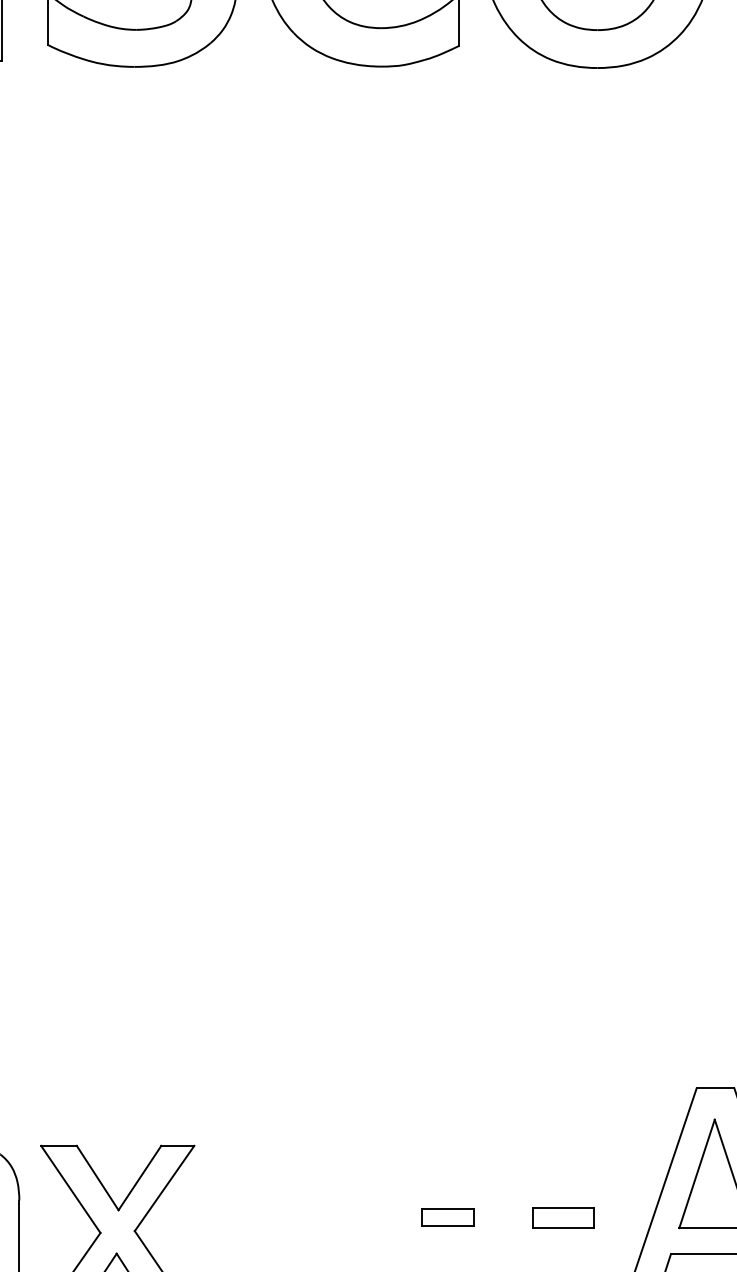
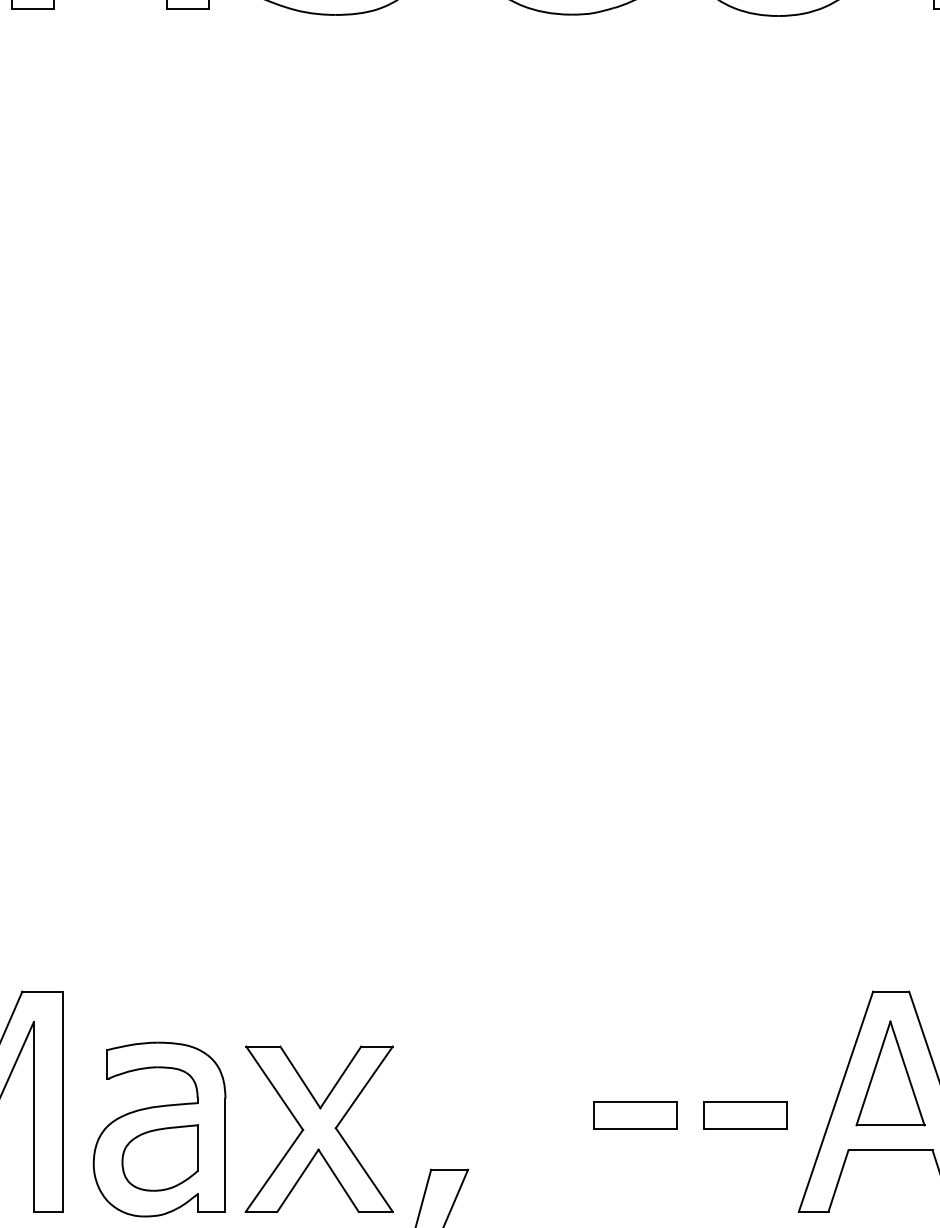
part: (448, 1217) -> (635, 1115), size x1.67
part: (563, 1217) -> (745, 1115), size x1.43

